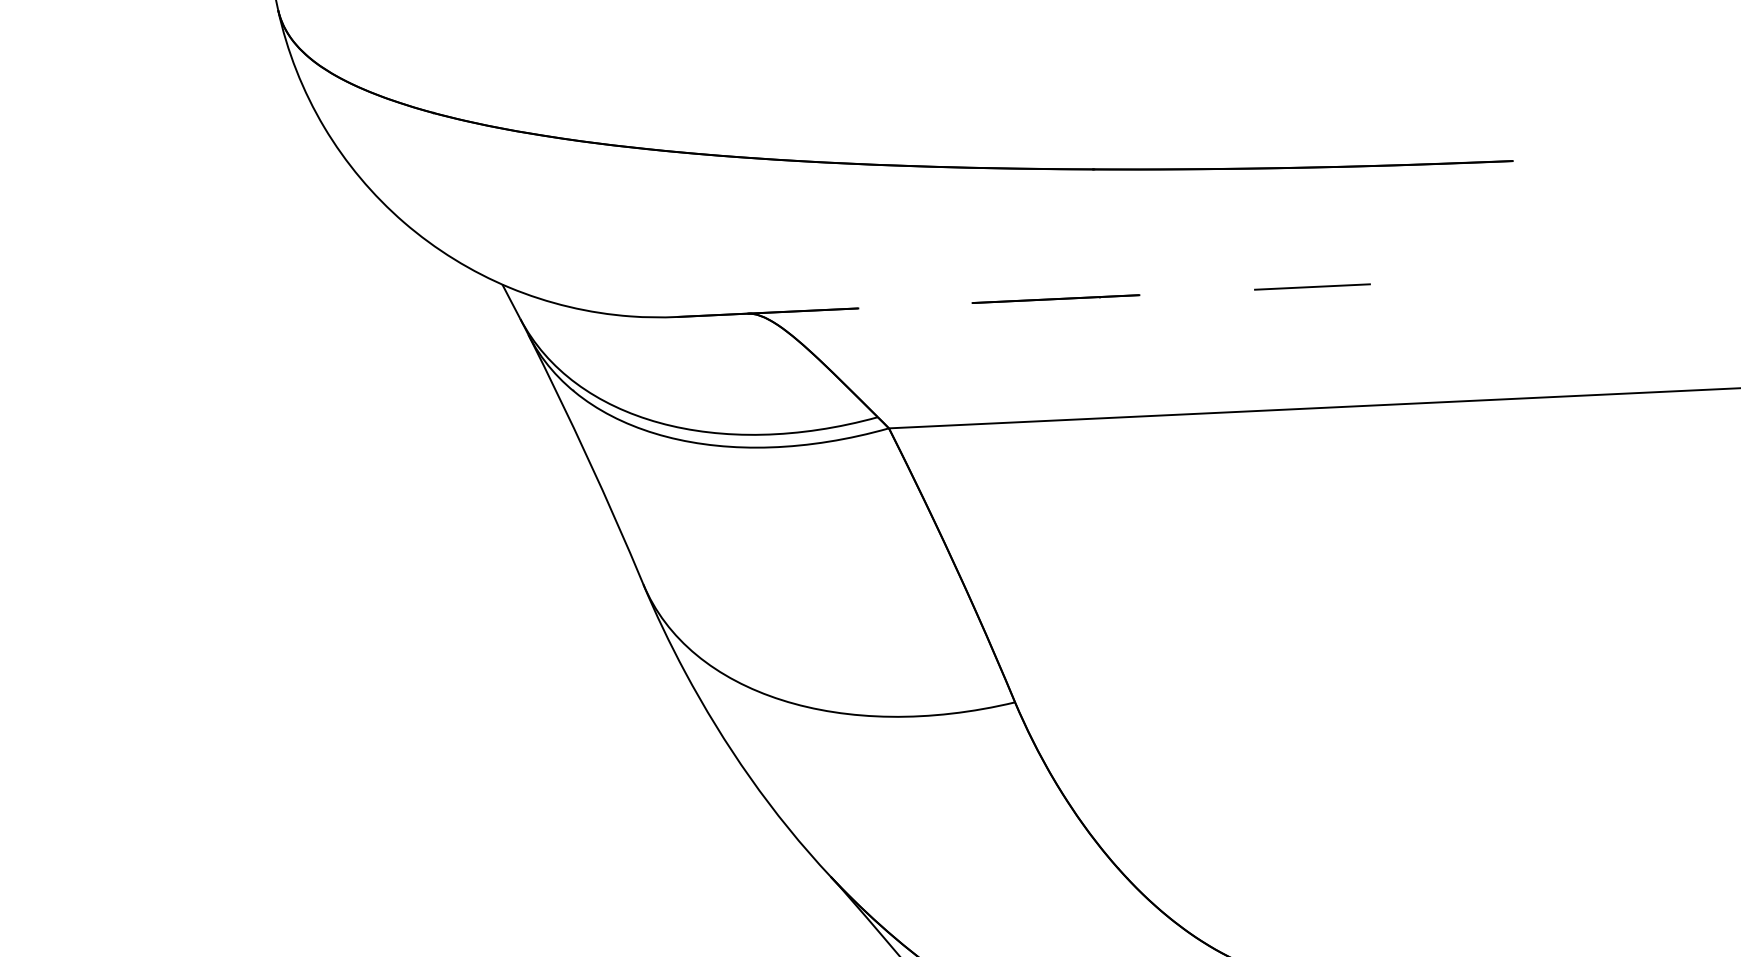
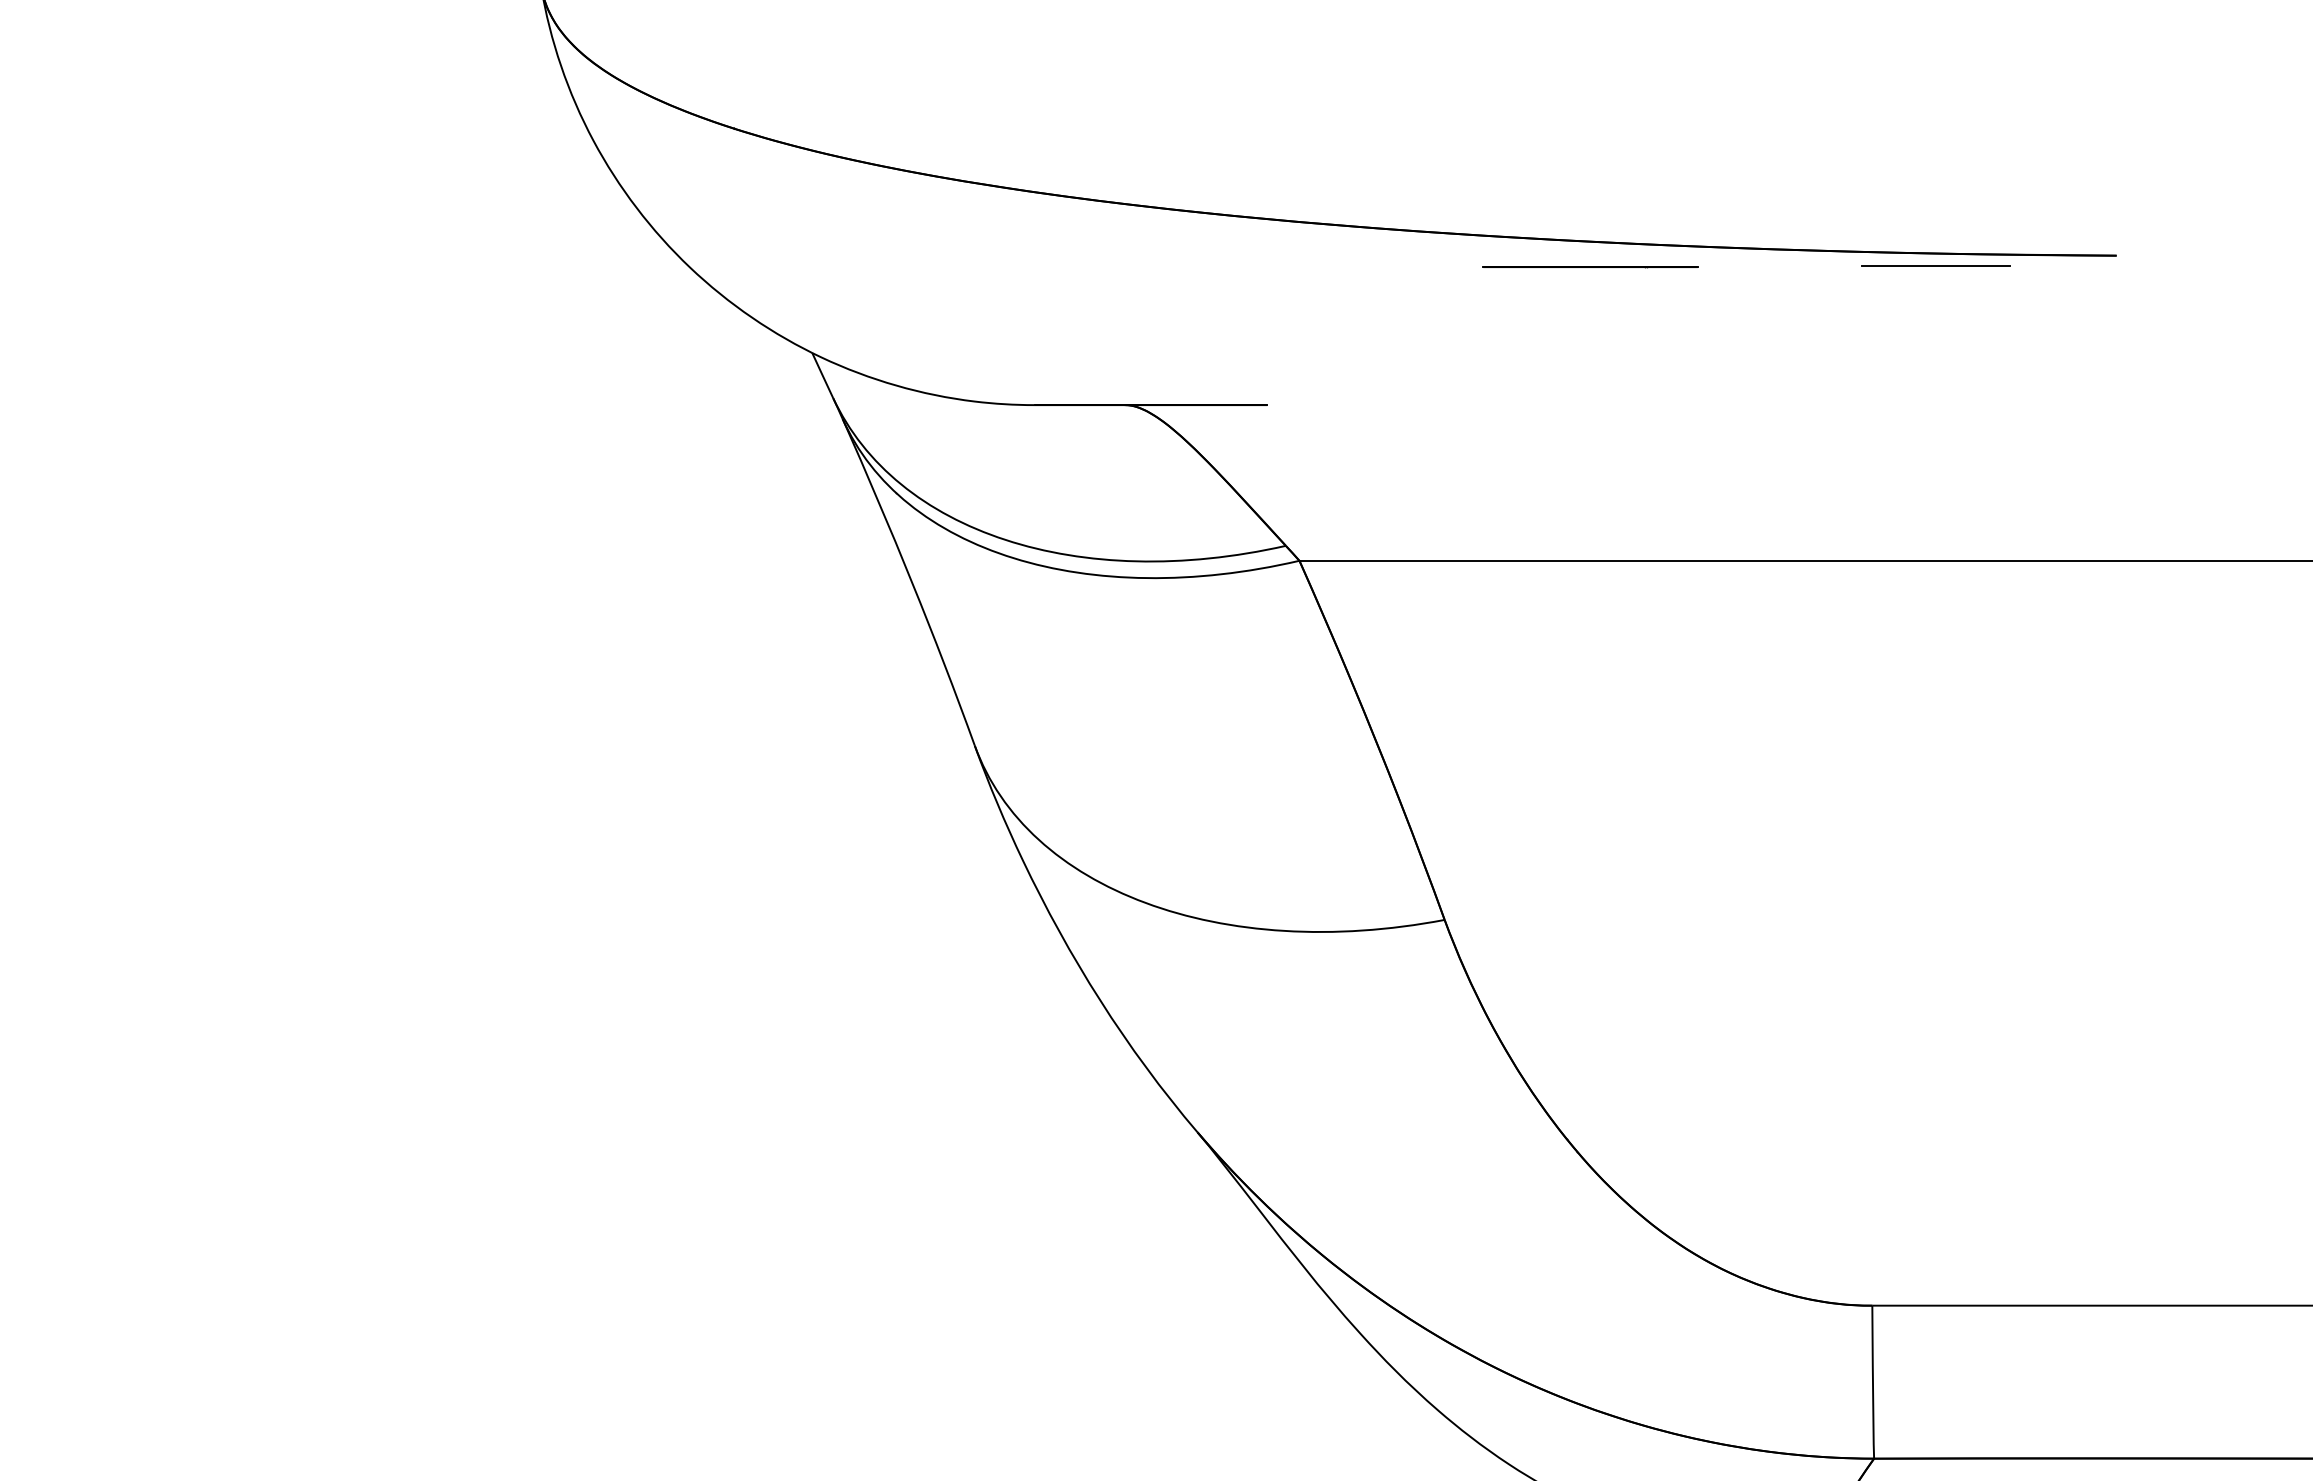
line: (1311, 286) -> (1935, 265), moved
line: (1055, 299) -> (1590, 267), moved

